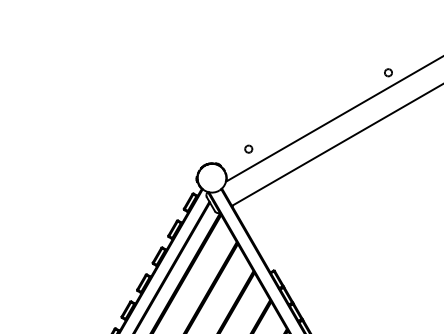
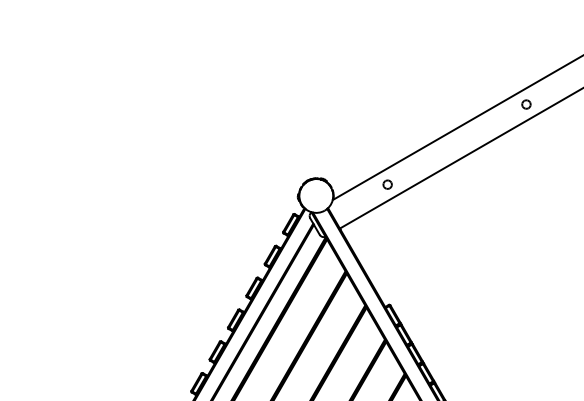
part: (388, 72) -> (526, 104), moved
part: (248, 149) -> (387, 184), moved

